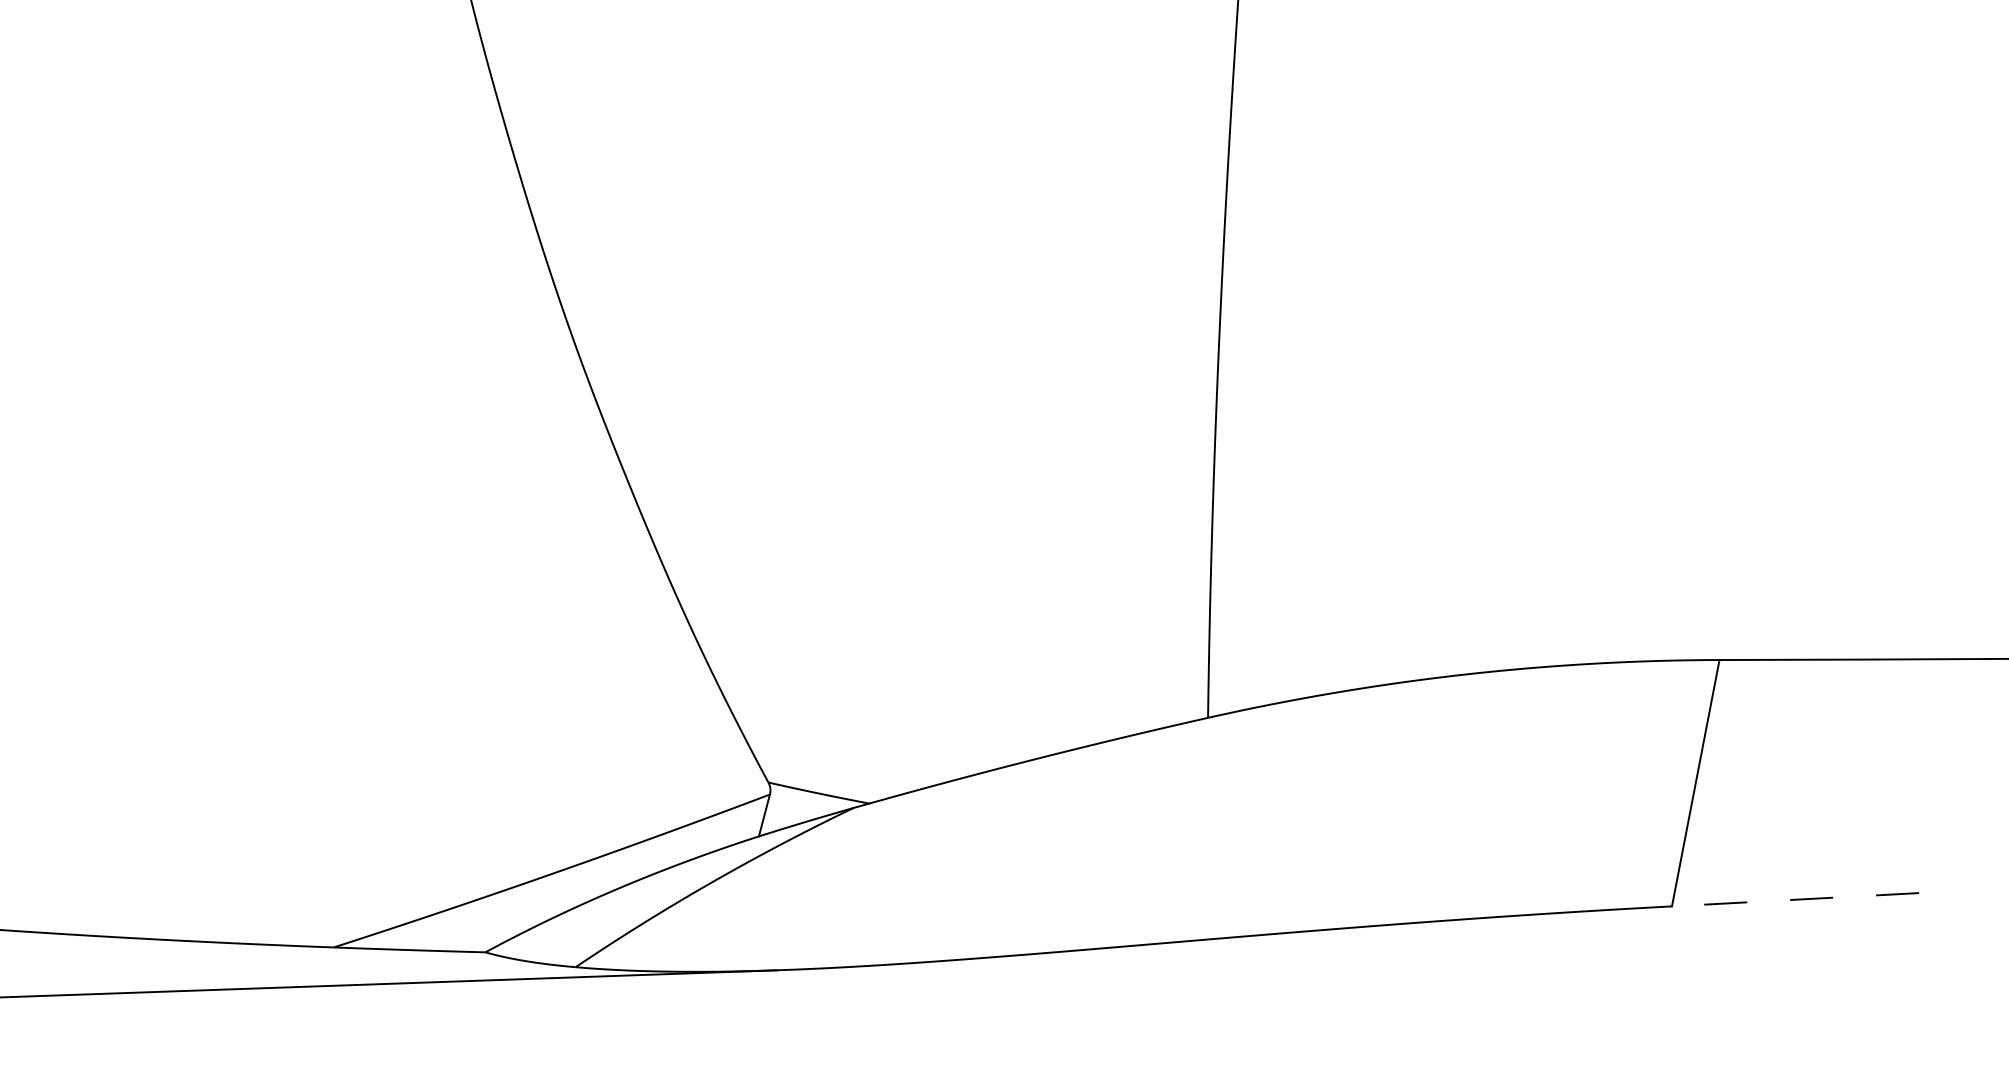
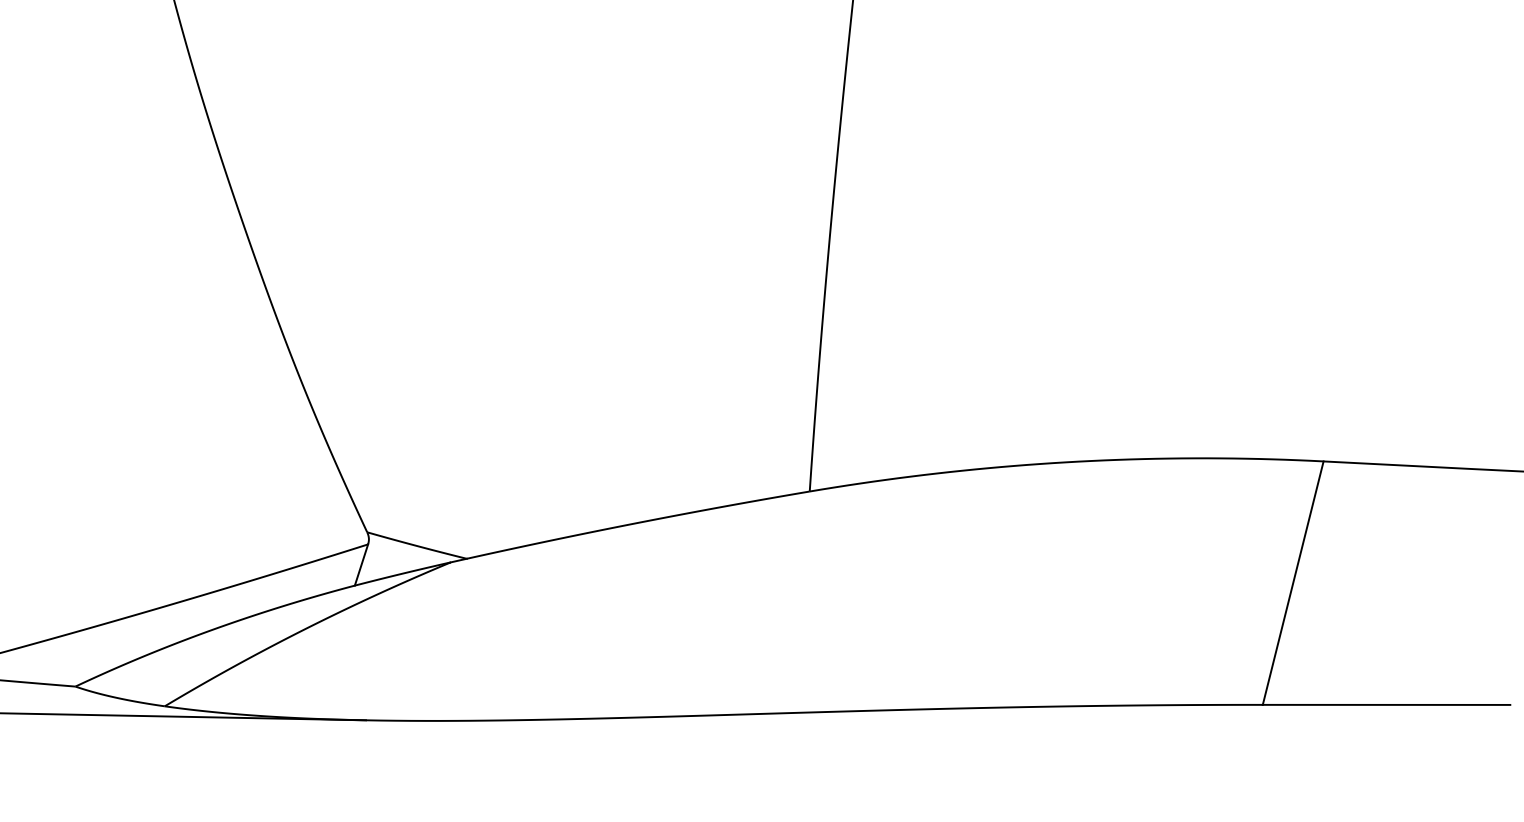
line: (1795, 899) -> (1386, 704), dashed -> solid

